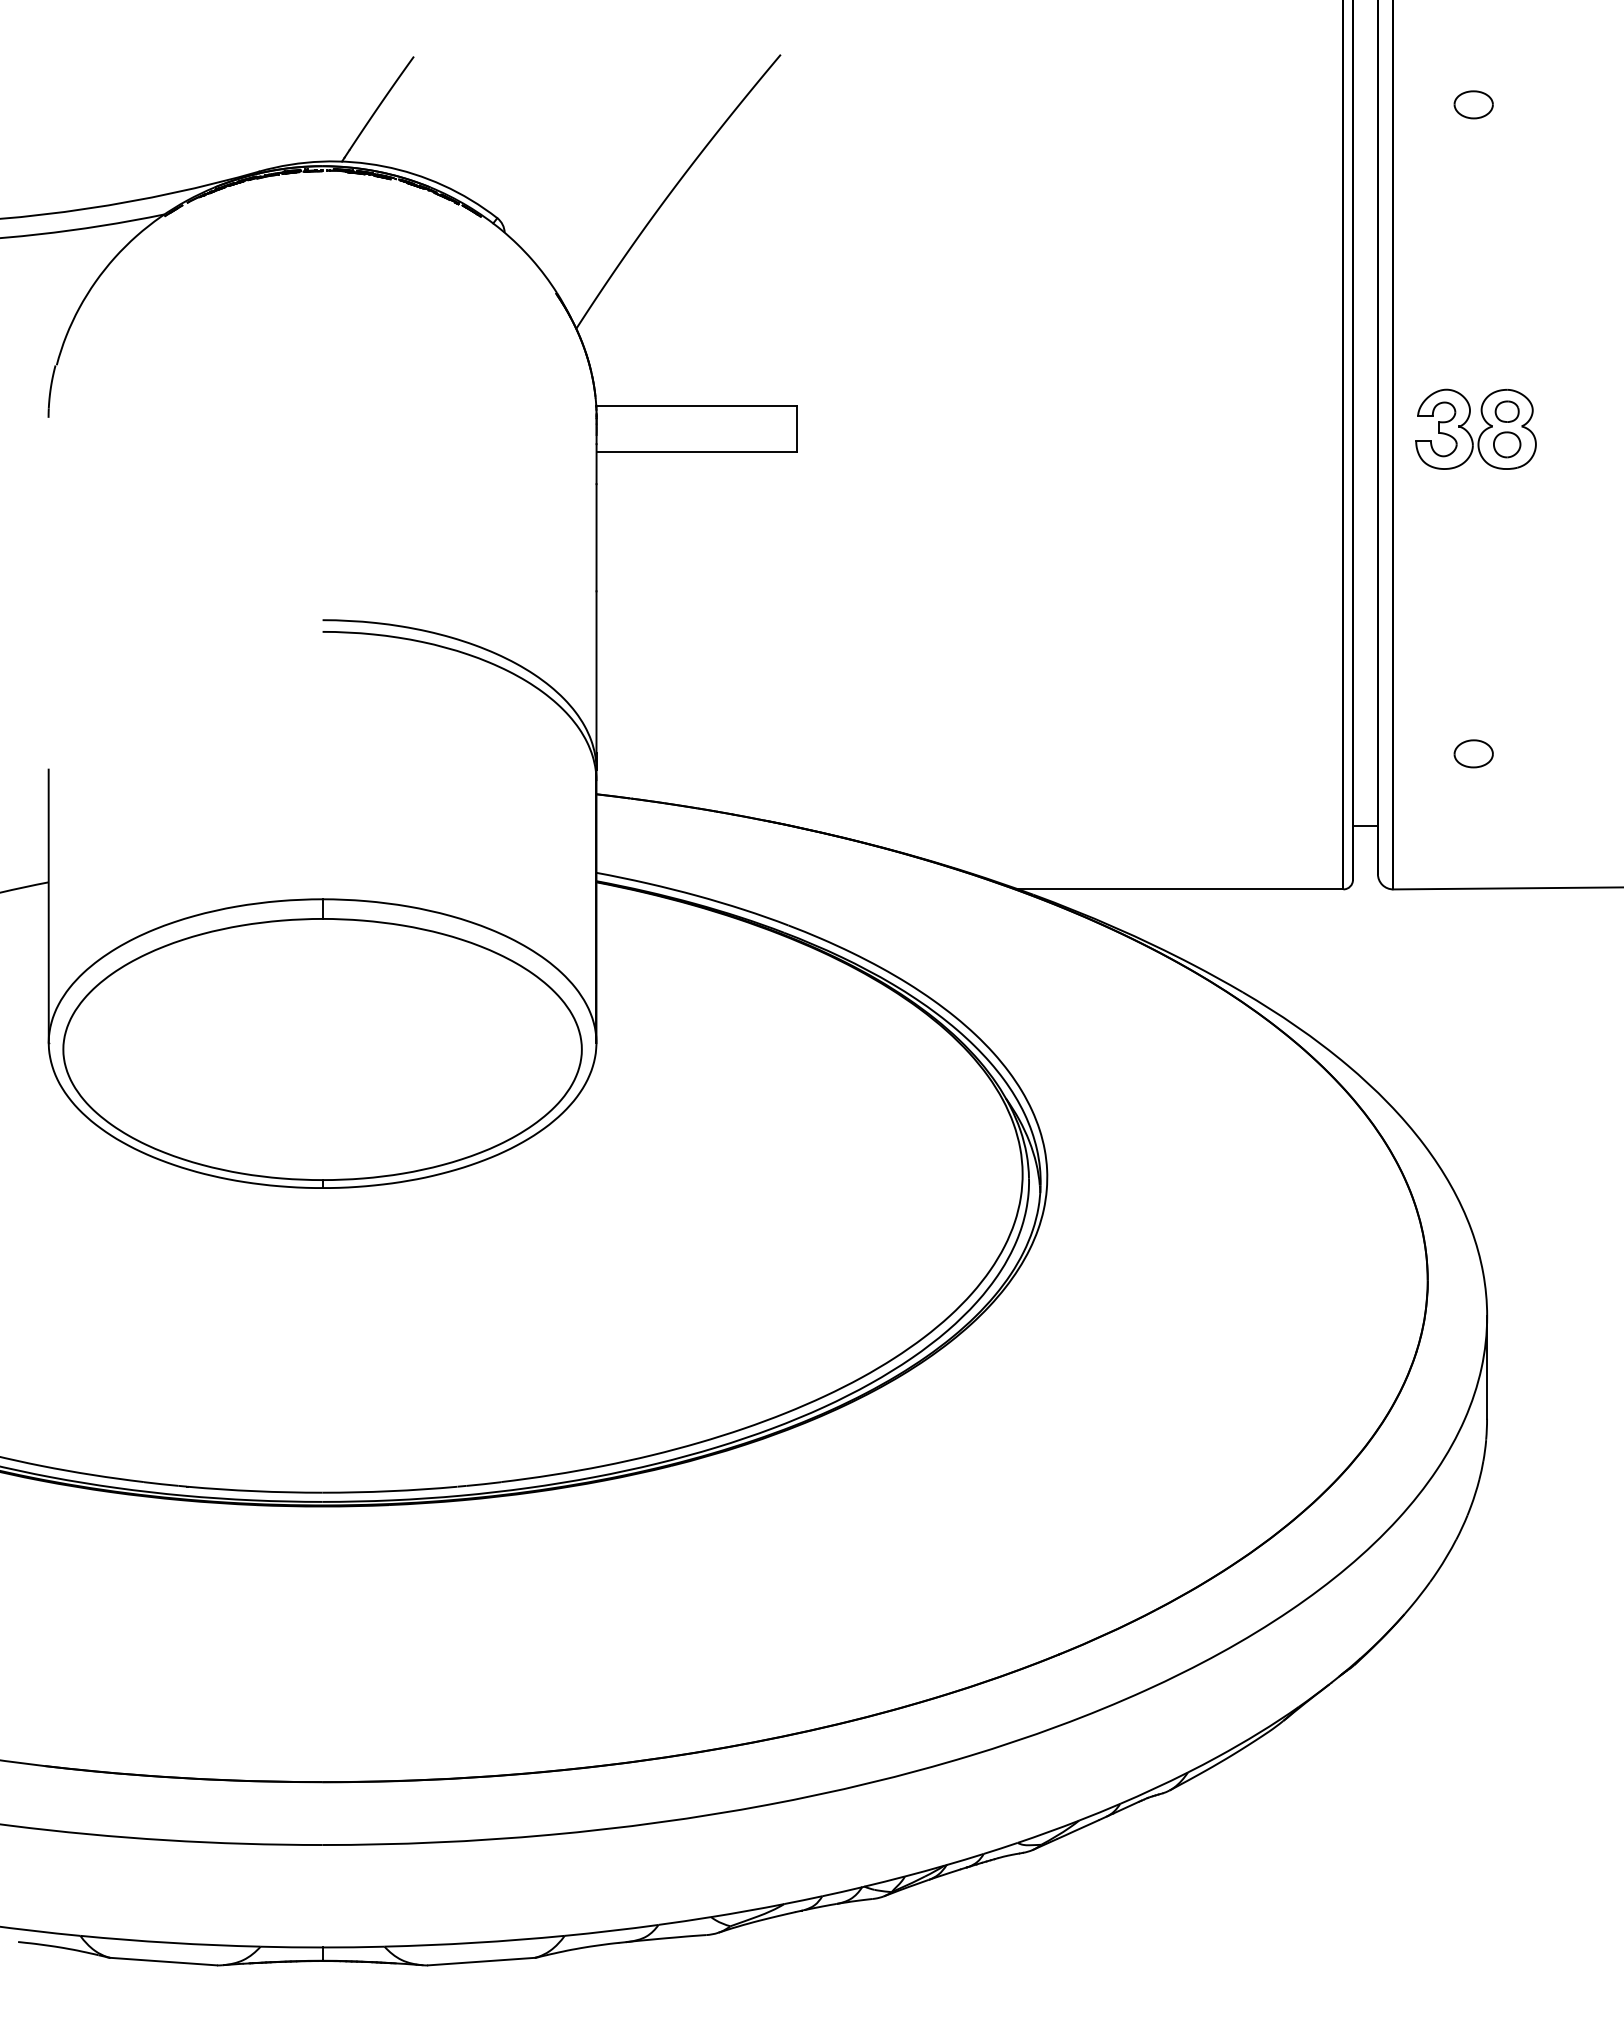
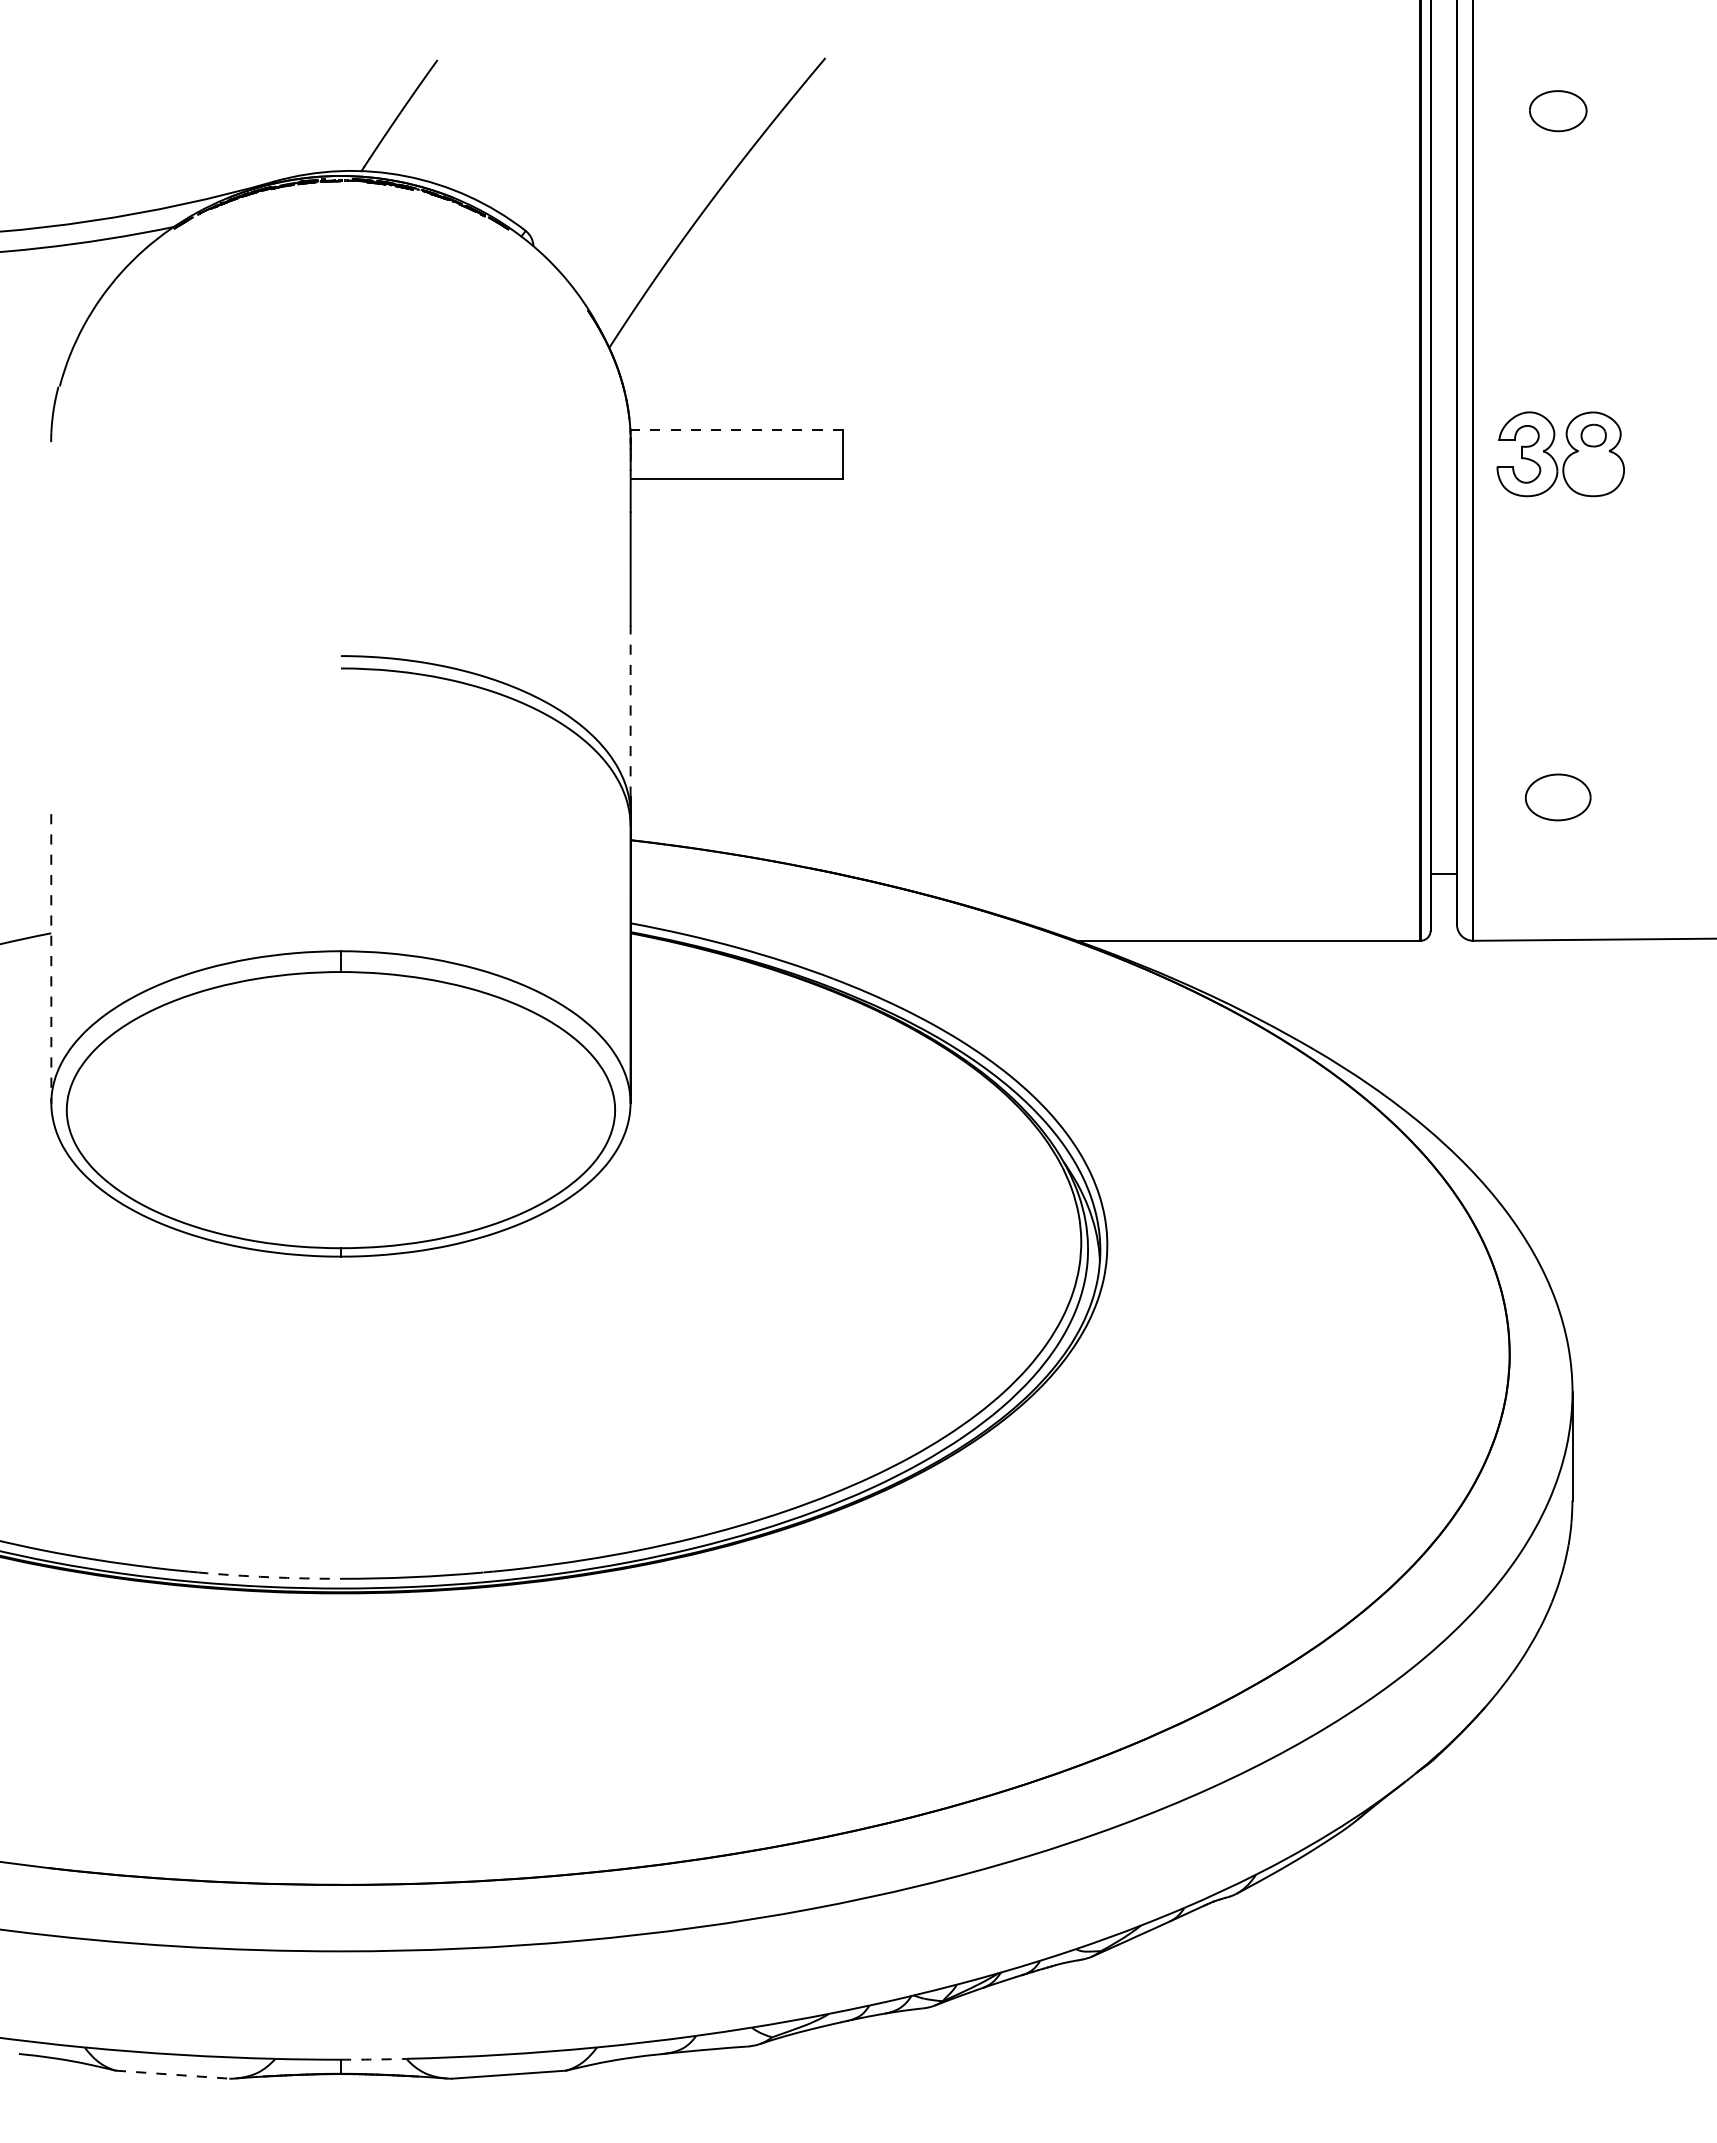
part: (1473, 104) -> (1558, 110), size x1.4
line: (696, 405) -> (736, 429), solid -> dashed
part: (1507, 444) -> (1593, 470), removed
line: (596, 672) -> (630, 711), solid -> dashed
part: (1473, 753) -> (1558, 797), size x1.6
line: (48, 906) -> (51, 958), solid -> dashed
arc: (255, 1491) -> (269, 1577), solid -> dashed
arc: (353, 1947) -> (373, 2059), solid -> dashed
line: (163, 1961) -> (172, 2074), solid -> dashed

